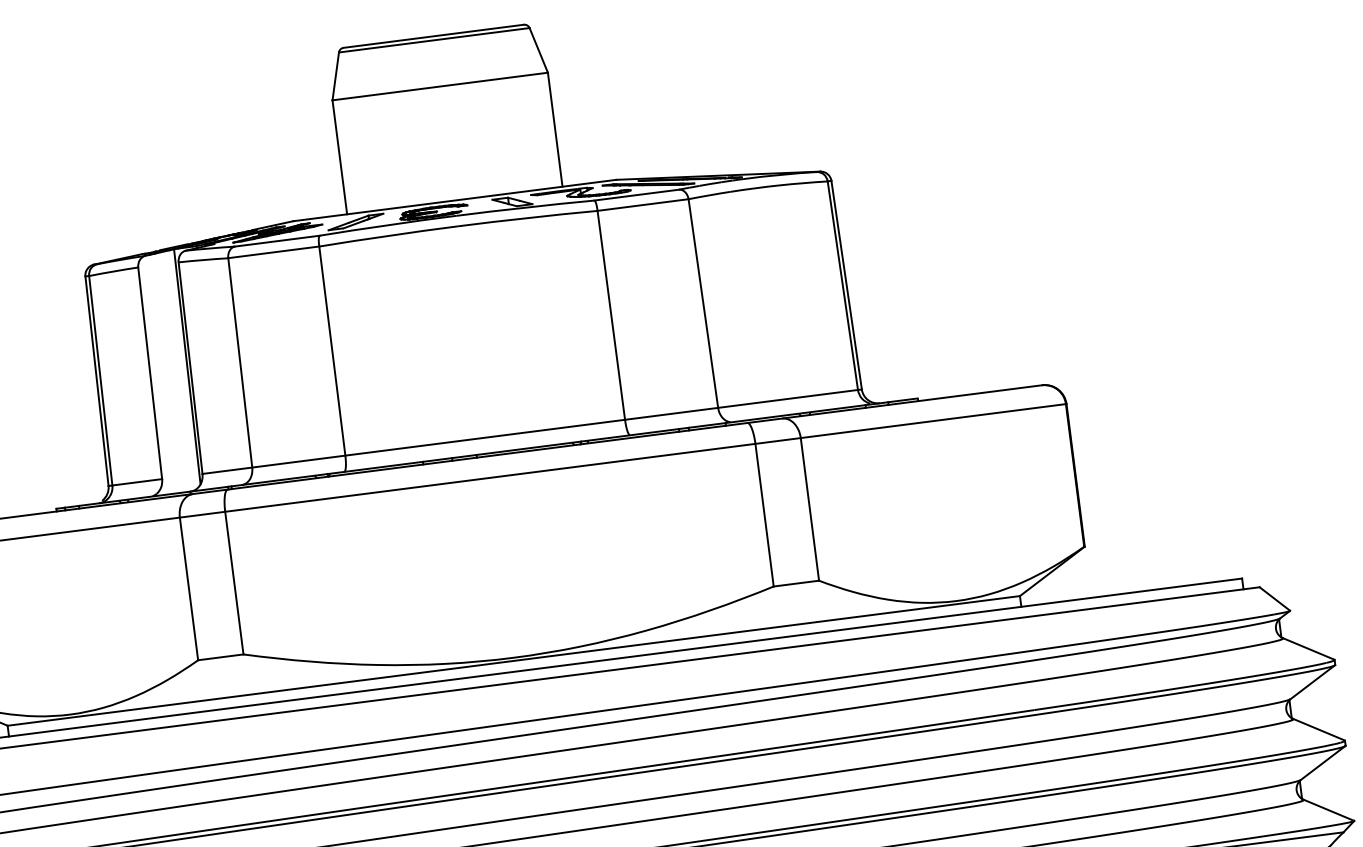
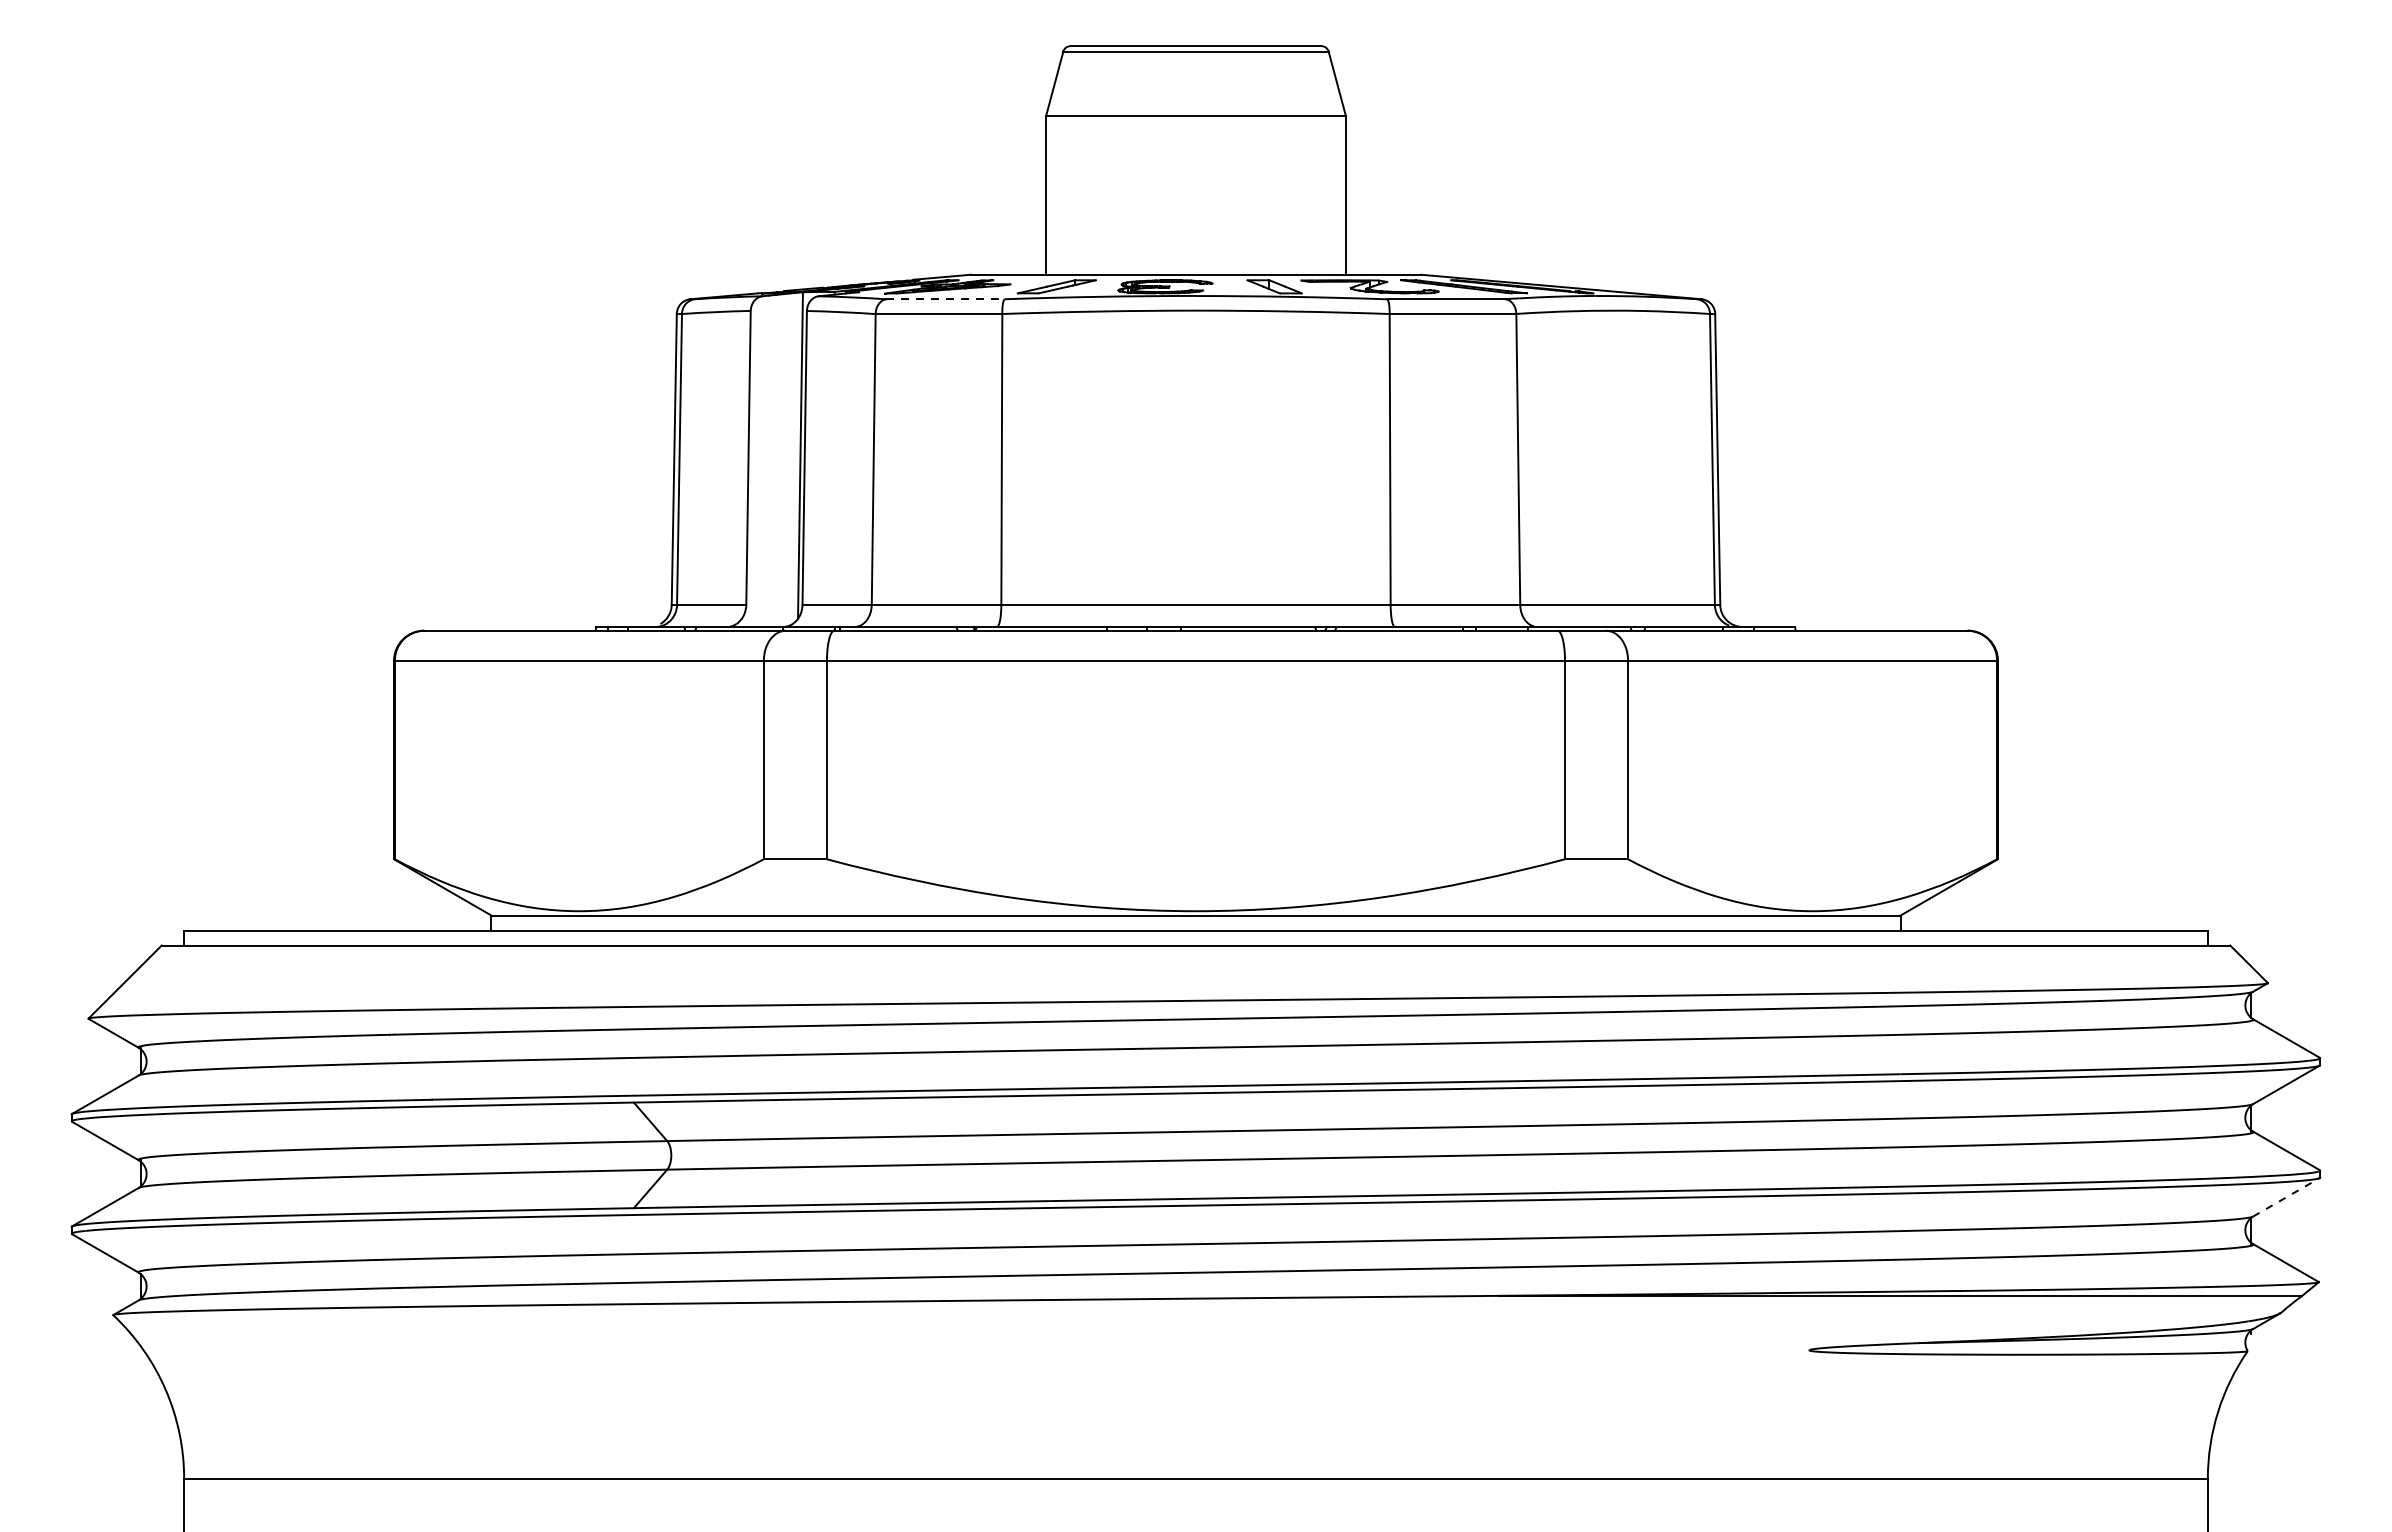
line: (277, 241) -> (945, 299), solid -> dashed
line: (1323, 763) -> (2286, 1197), solid -> dashed

